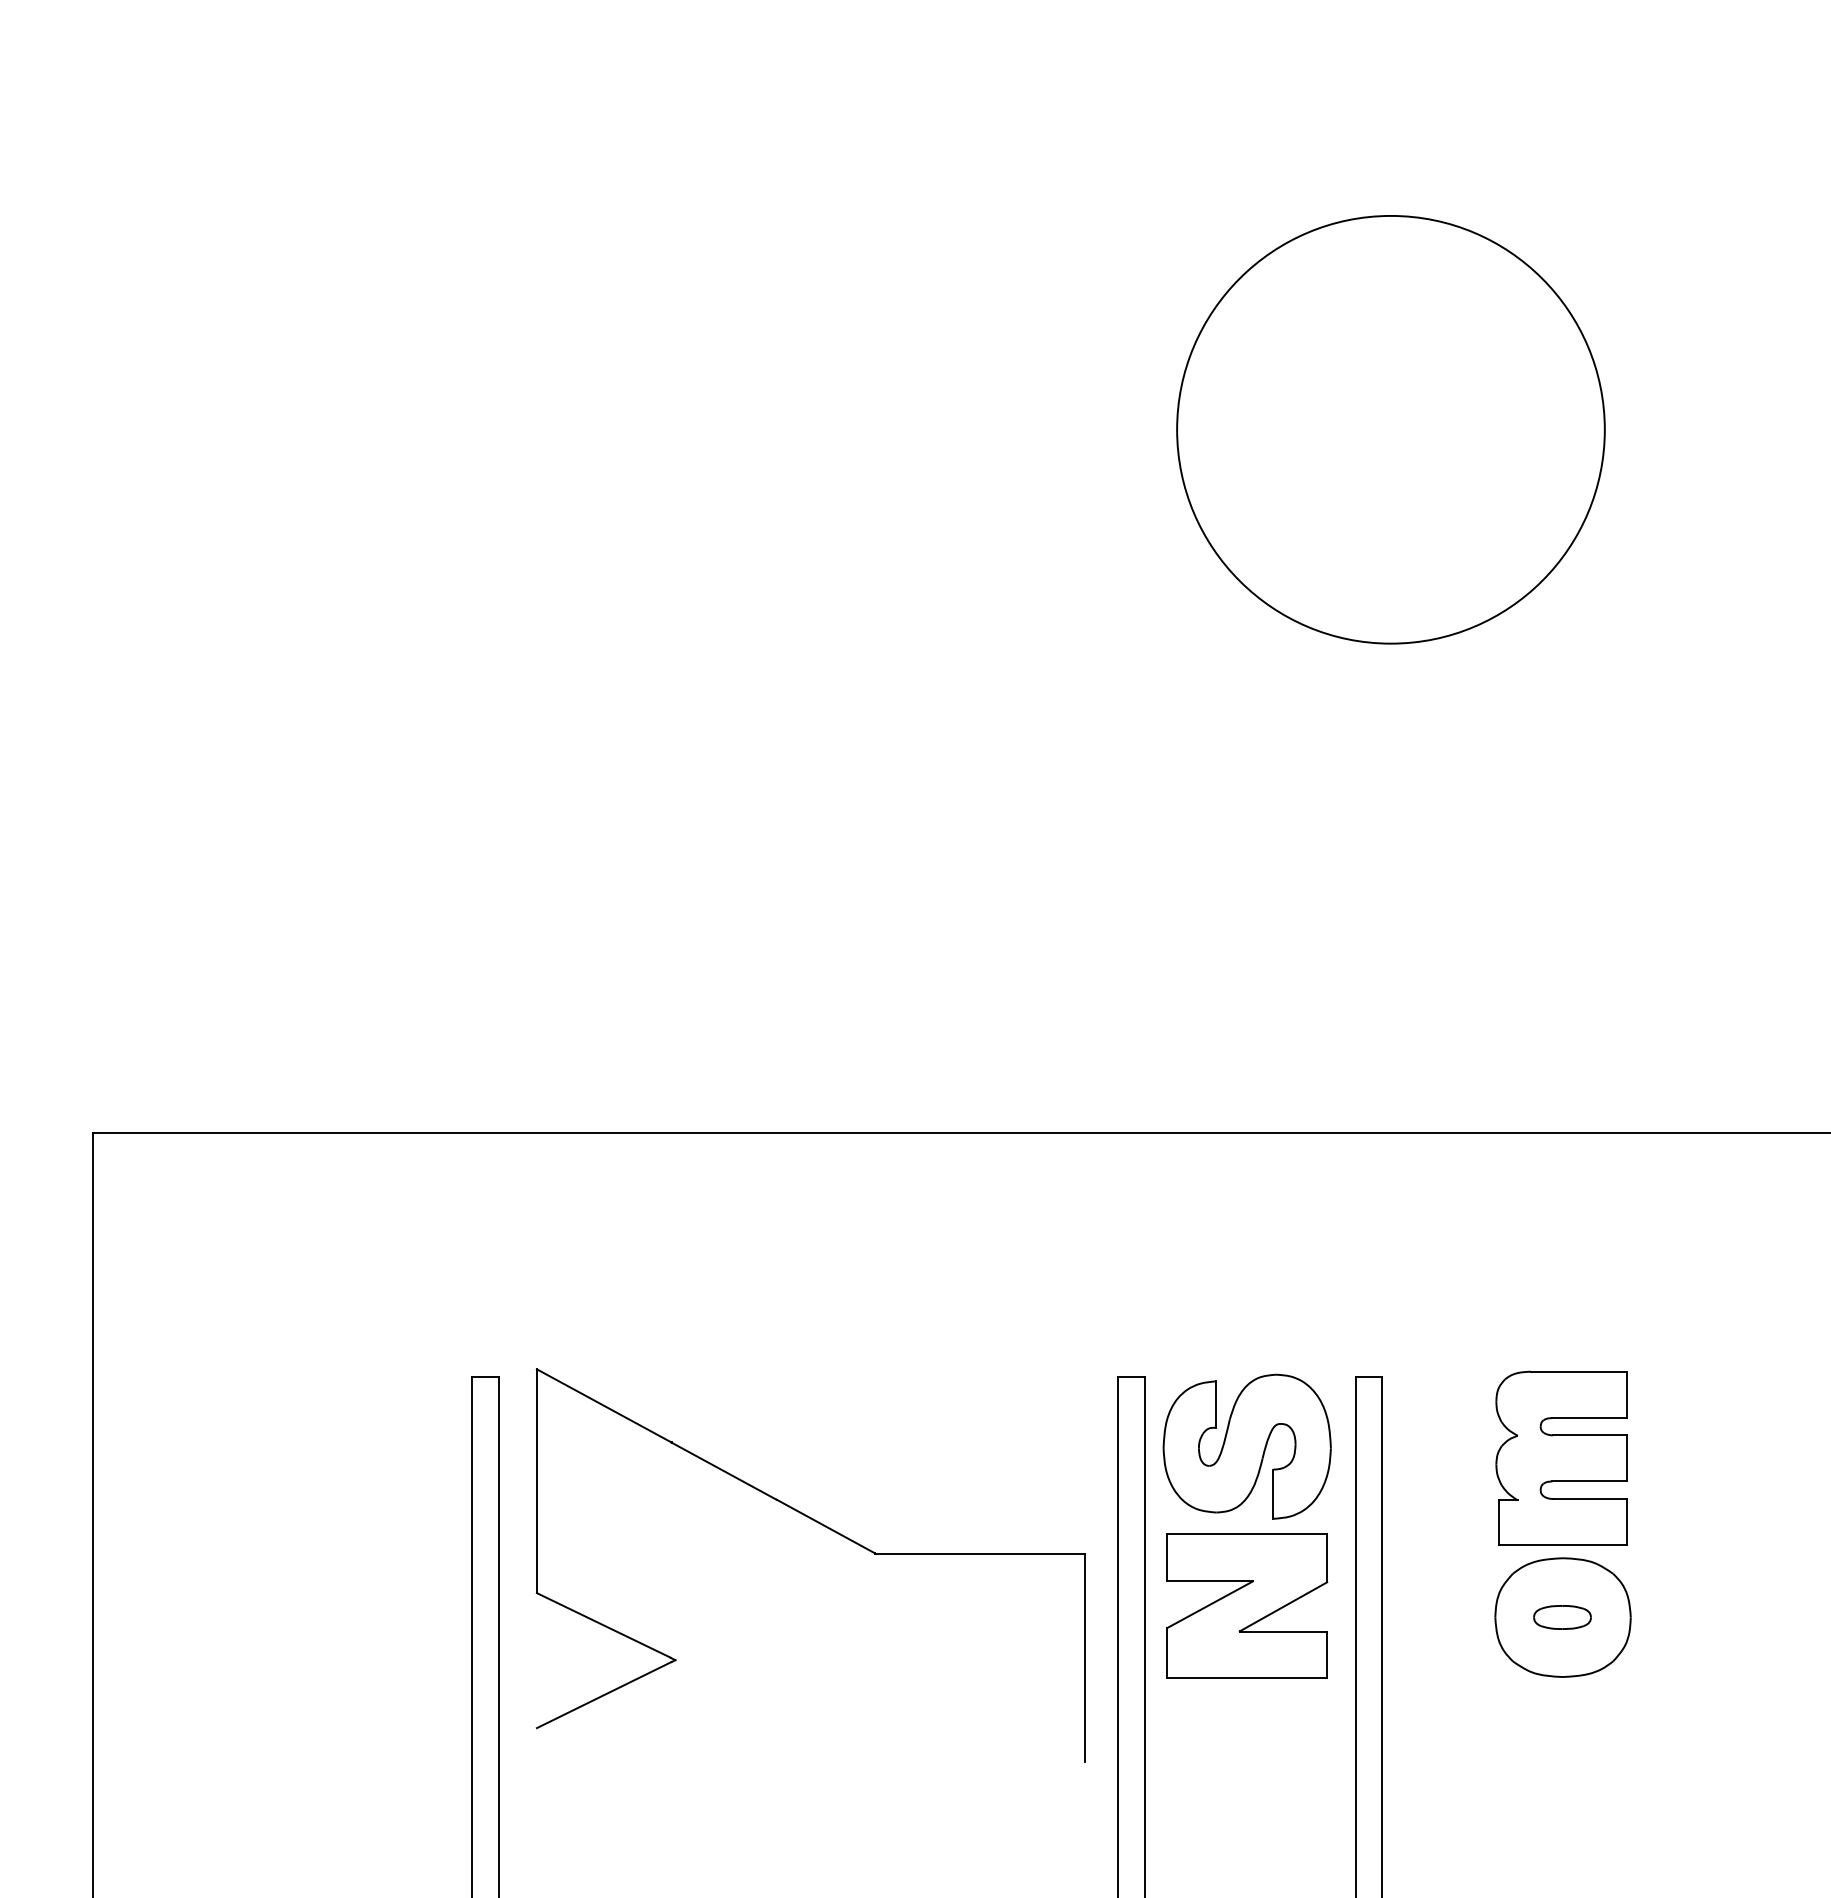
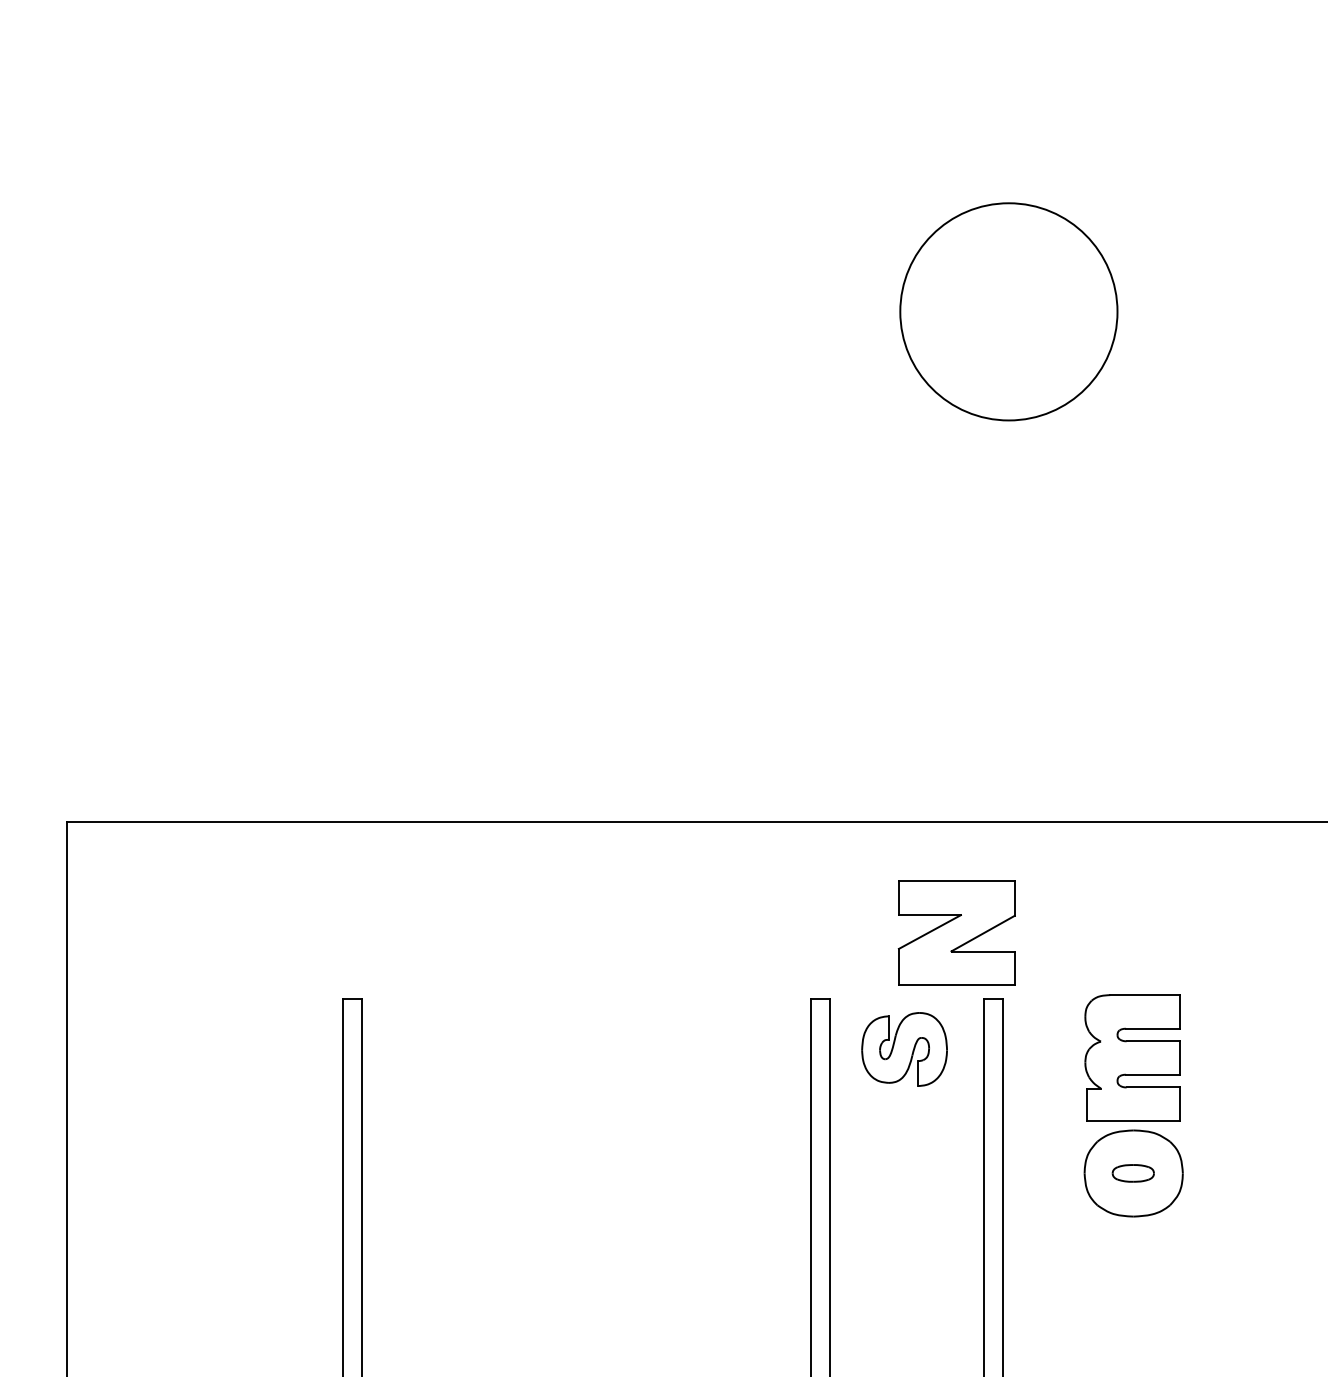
circle: (1390, 429) -> (1008, 311), size x0.7
part: (1246, 1446) -> (904, 1049), size x0.7
part: (830, 1530) -> (602, 1110), removed
part: (1247, 1605) -> (957, 932), moved

